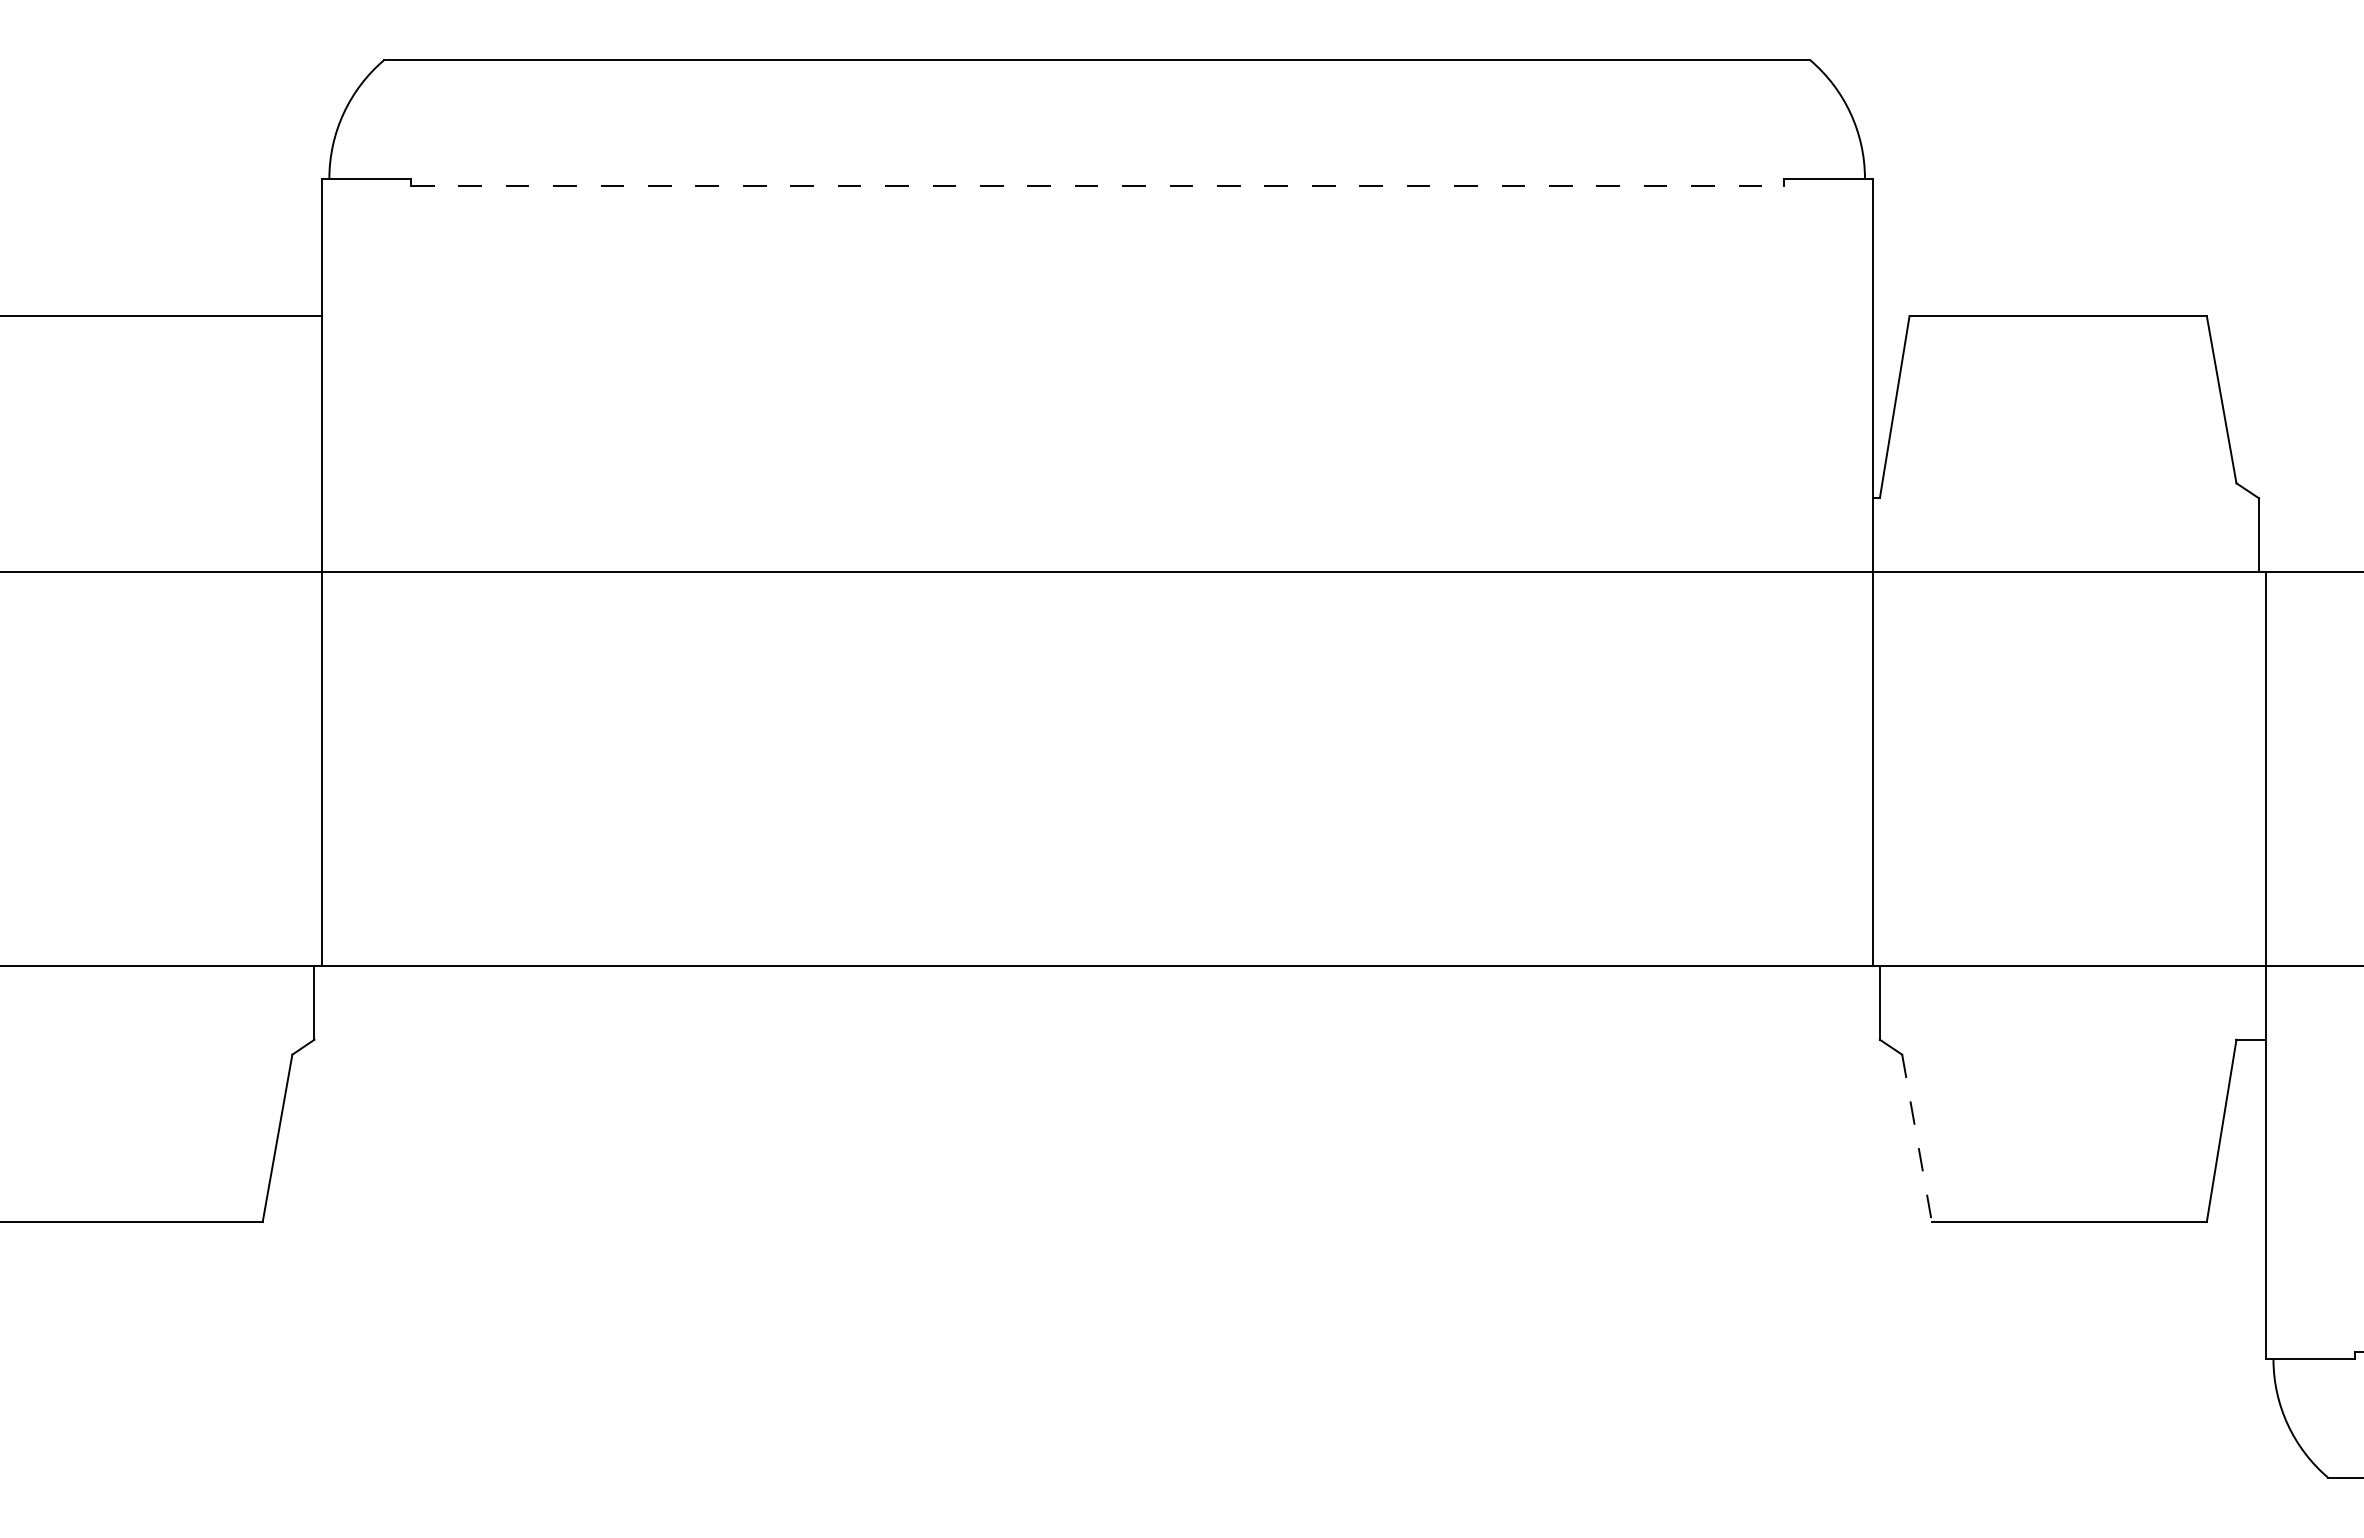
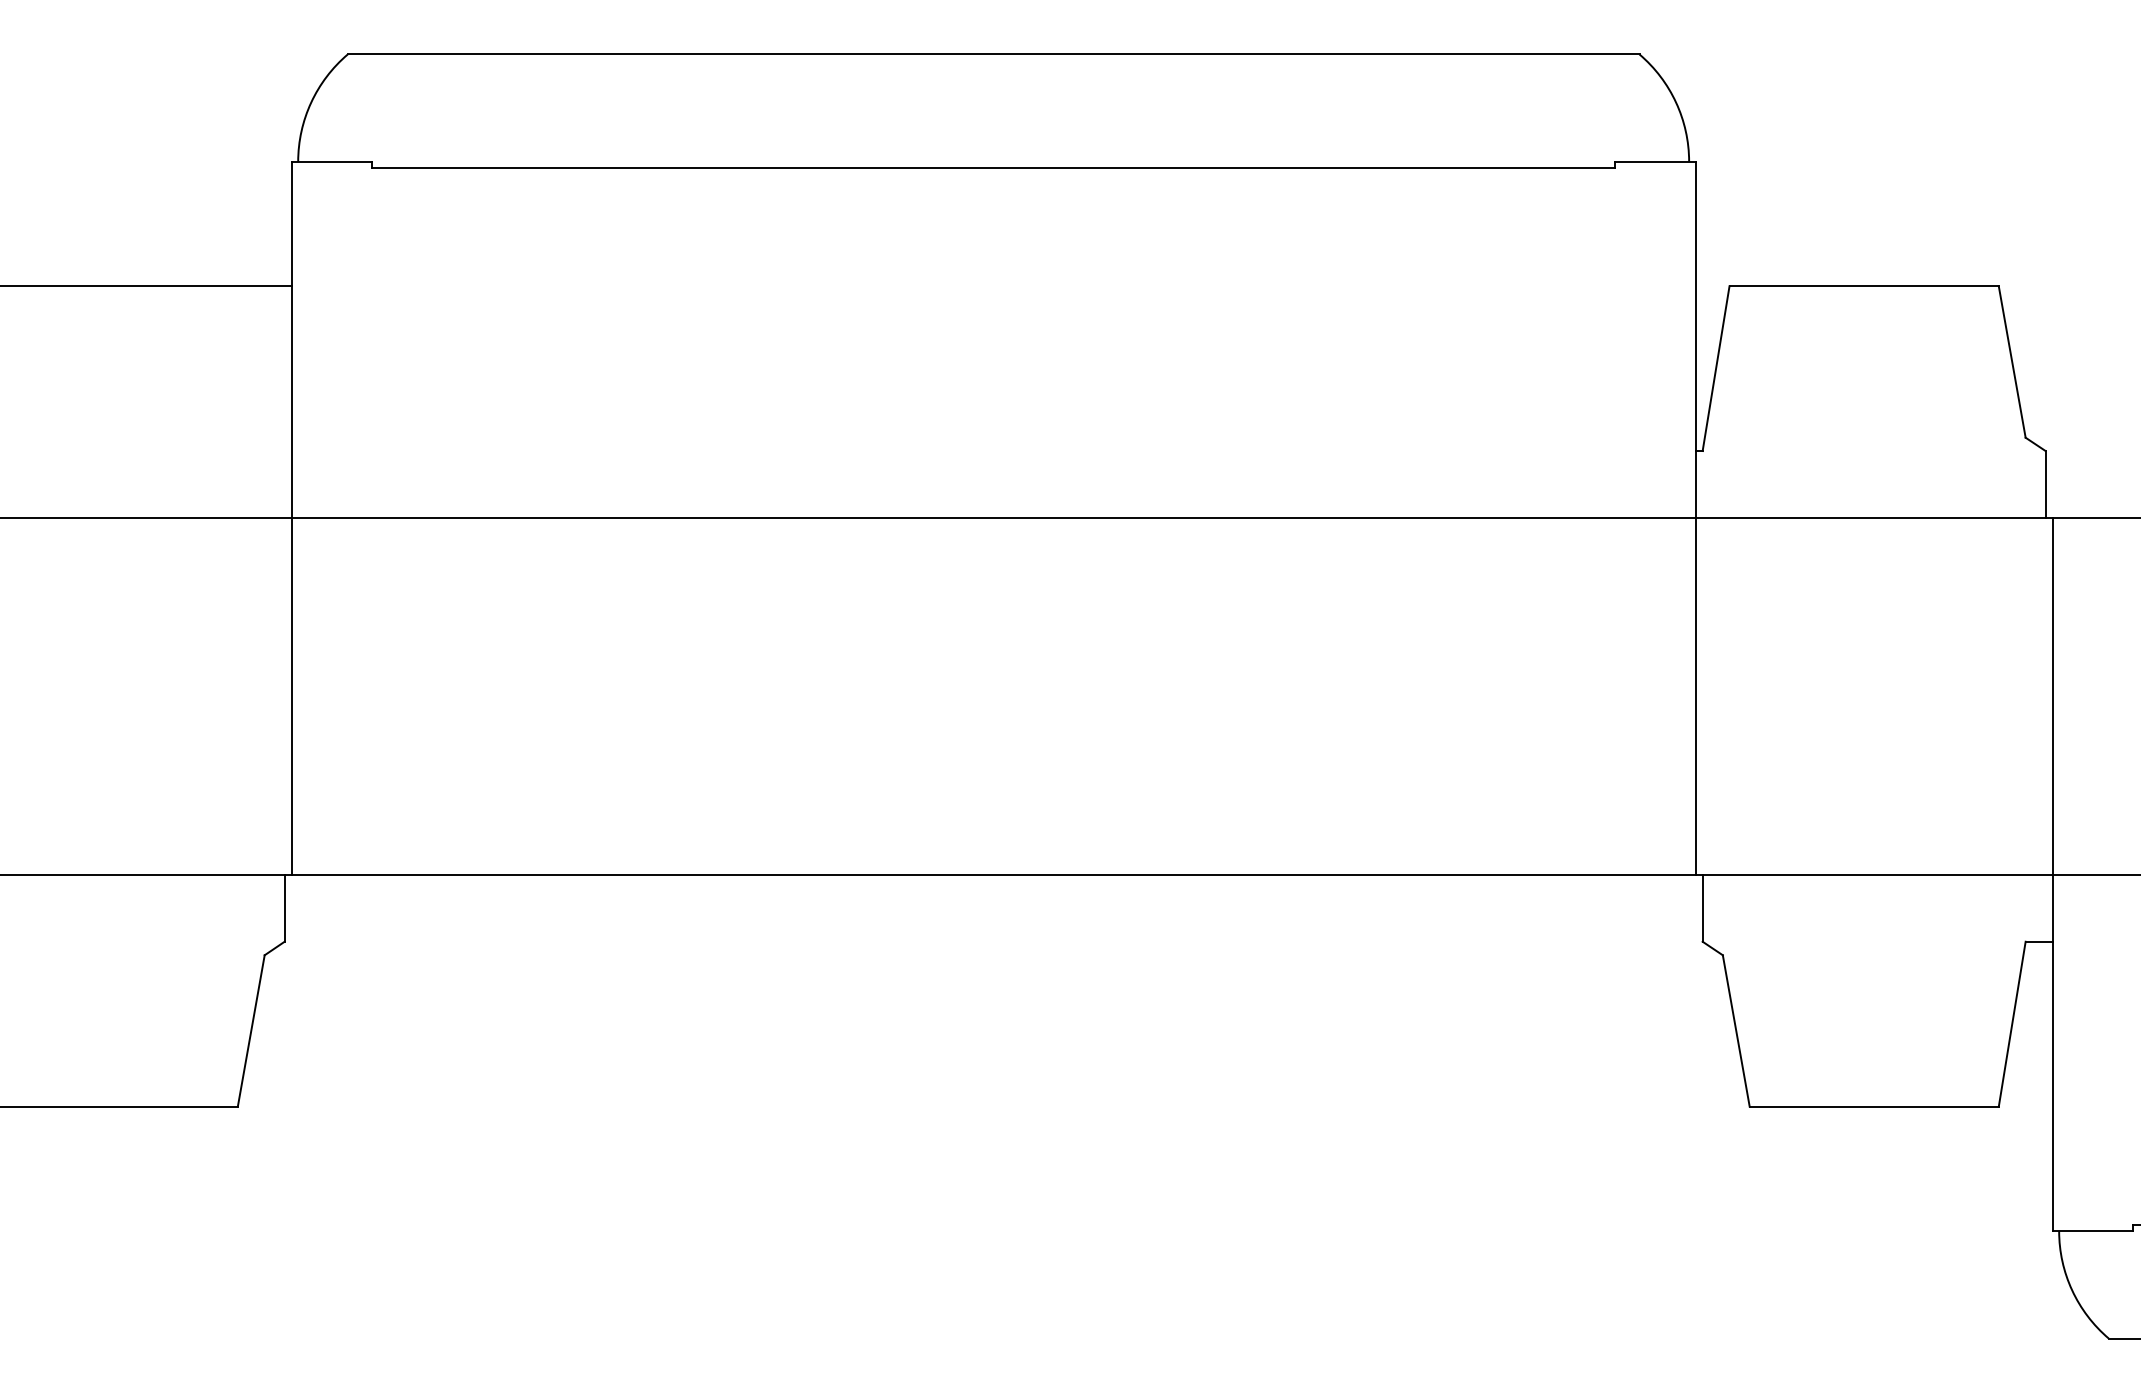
line: (1096, 186) -> (993, 168), dashed -> solid
line: (1917, 1137) -> (1736, 1030), dashed -> solid

